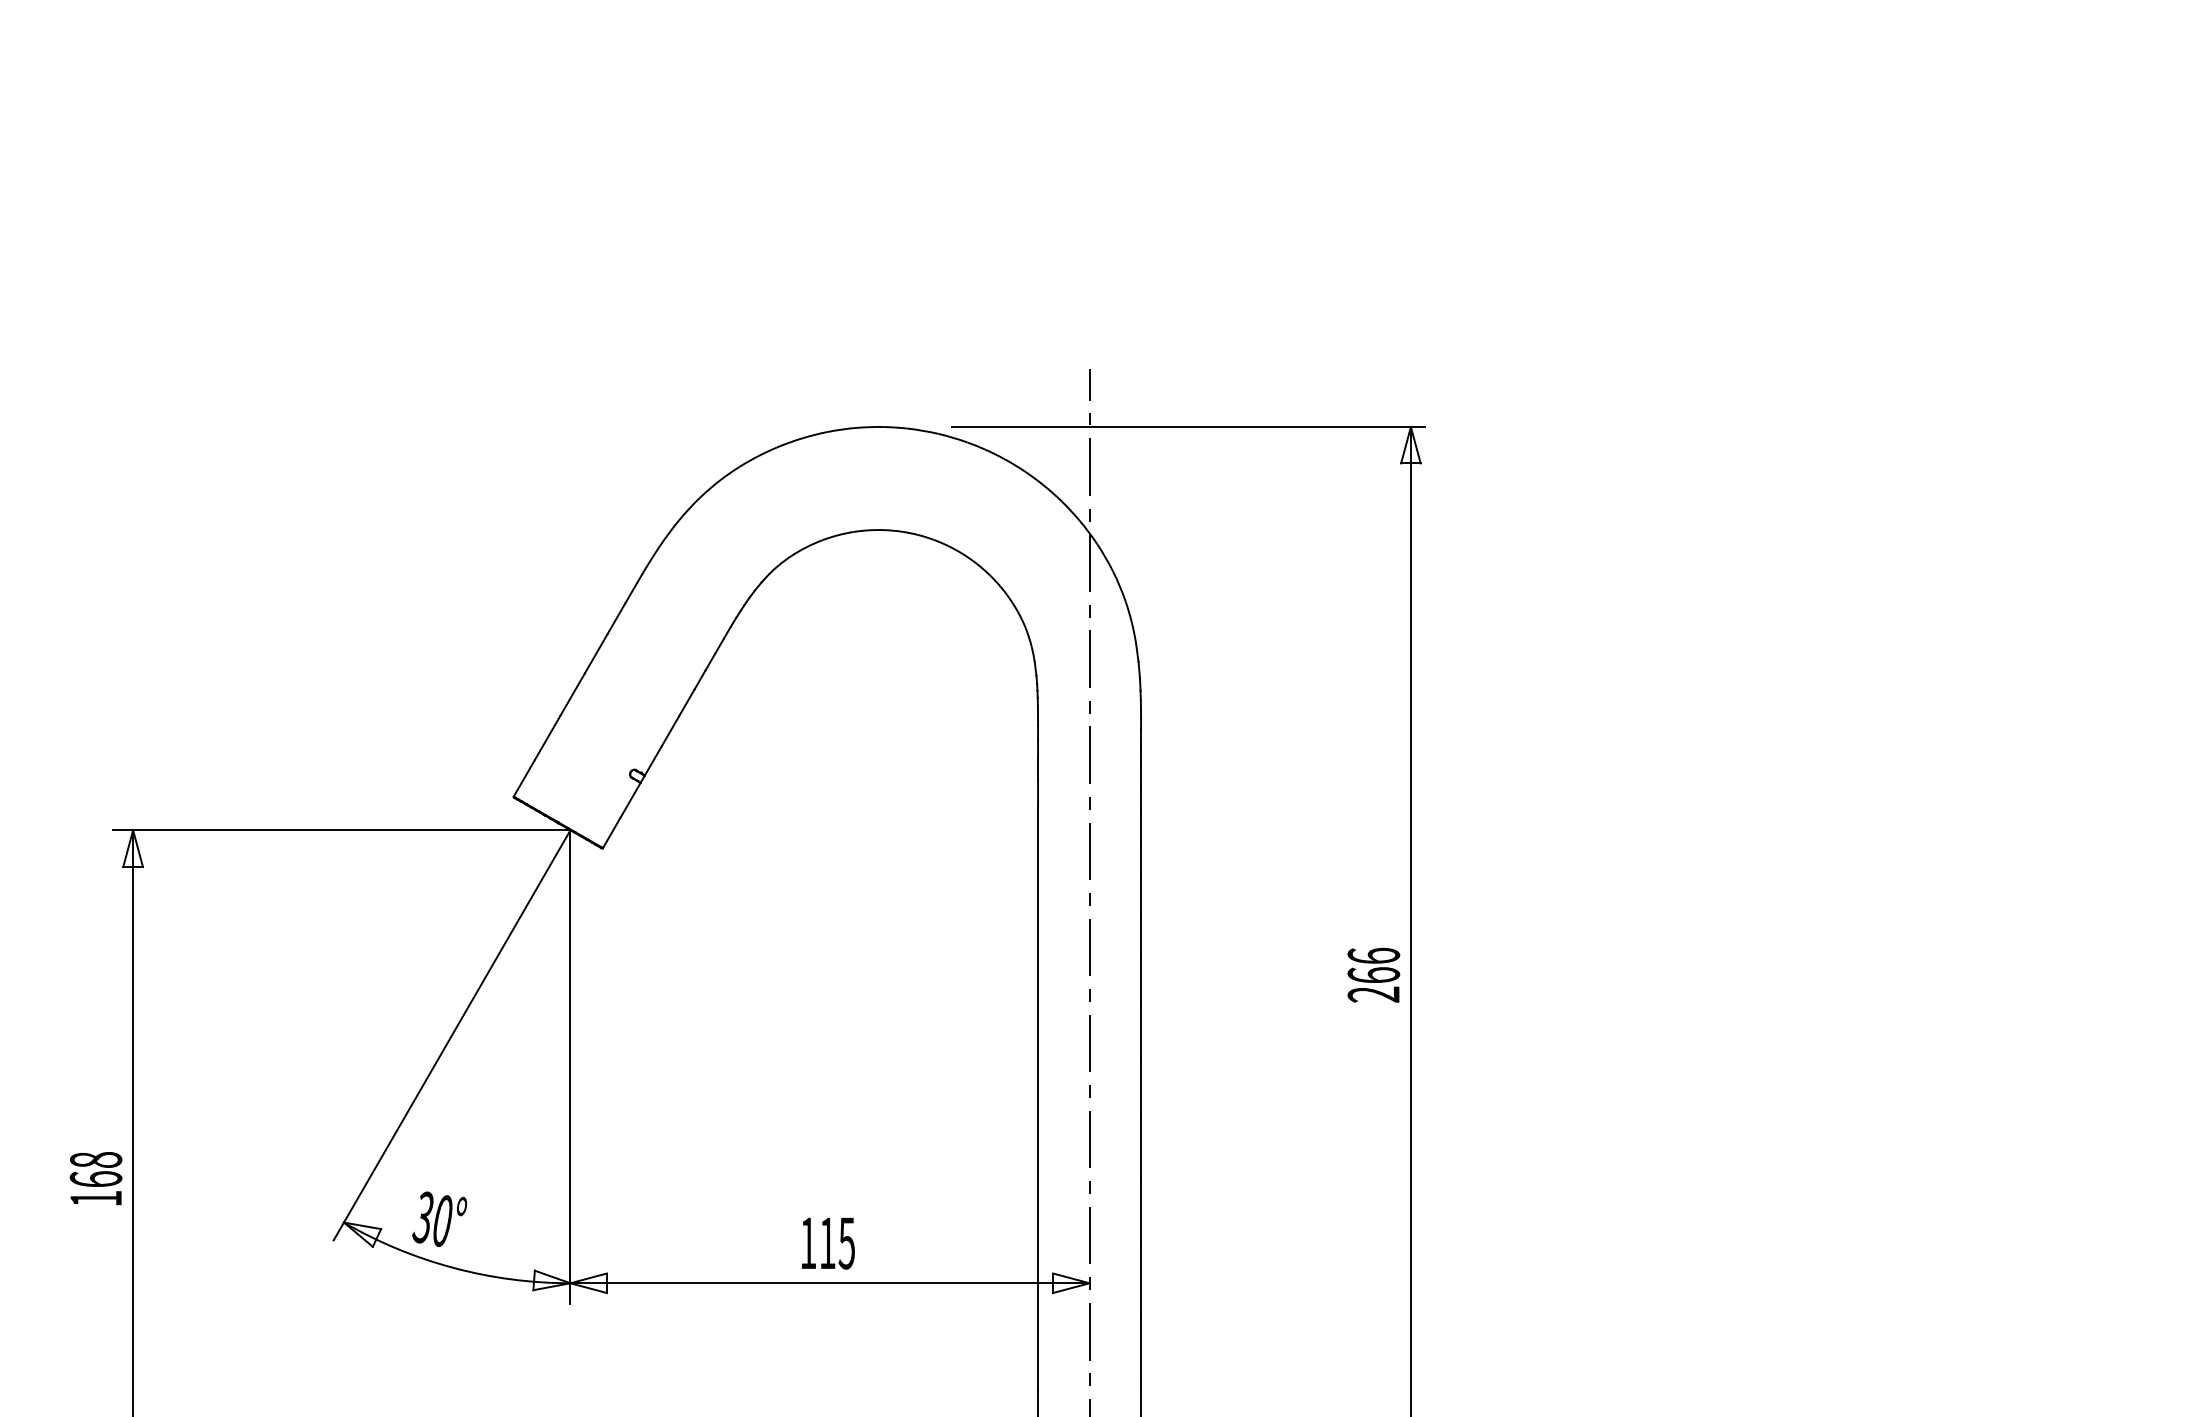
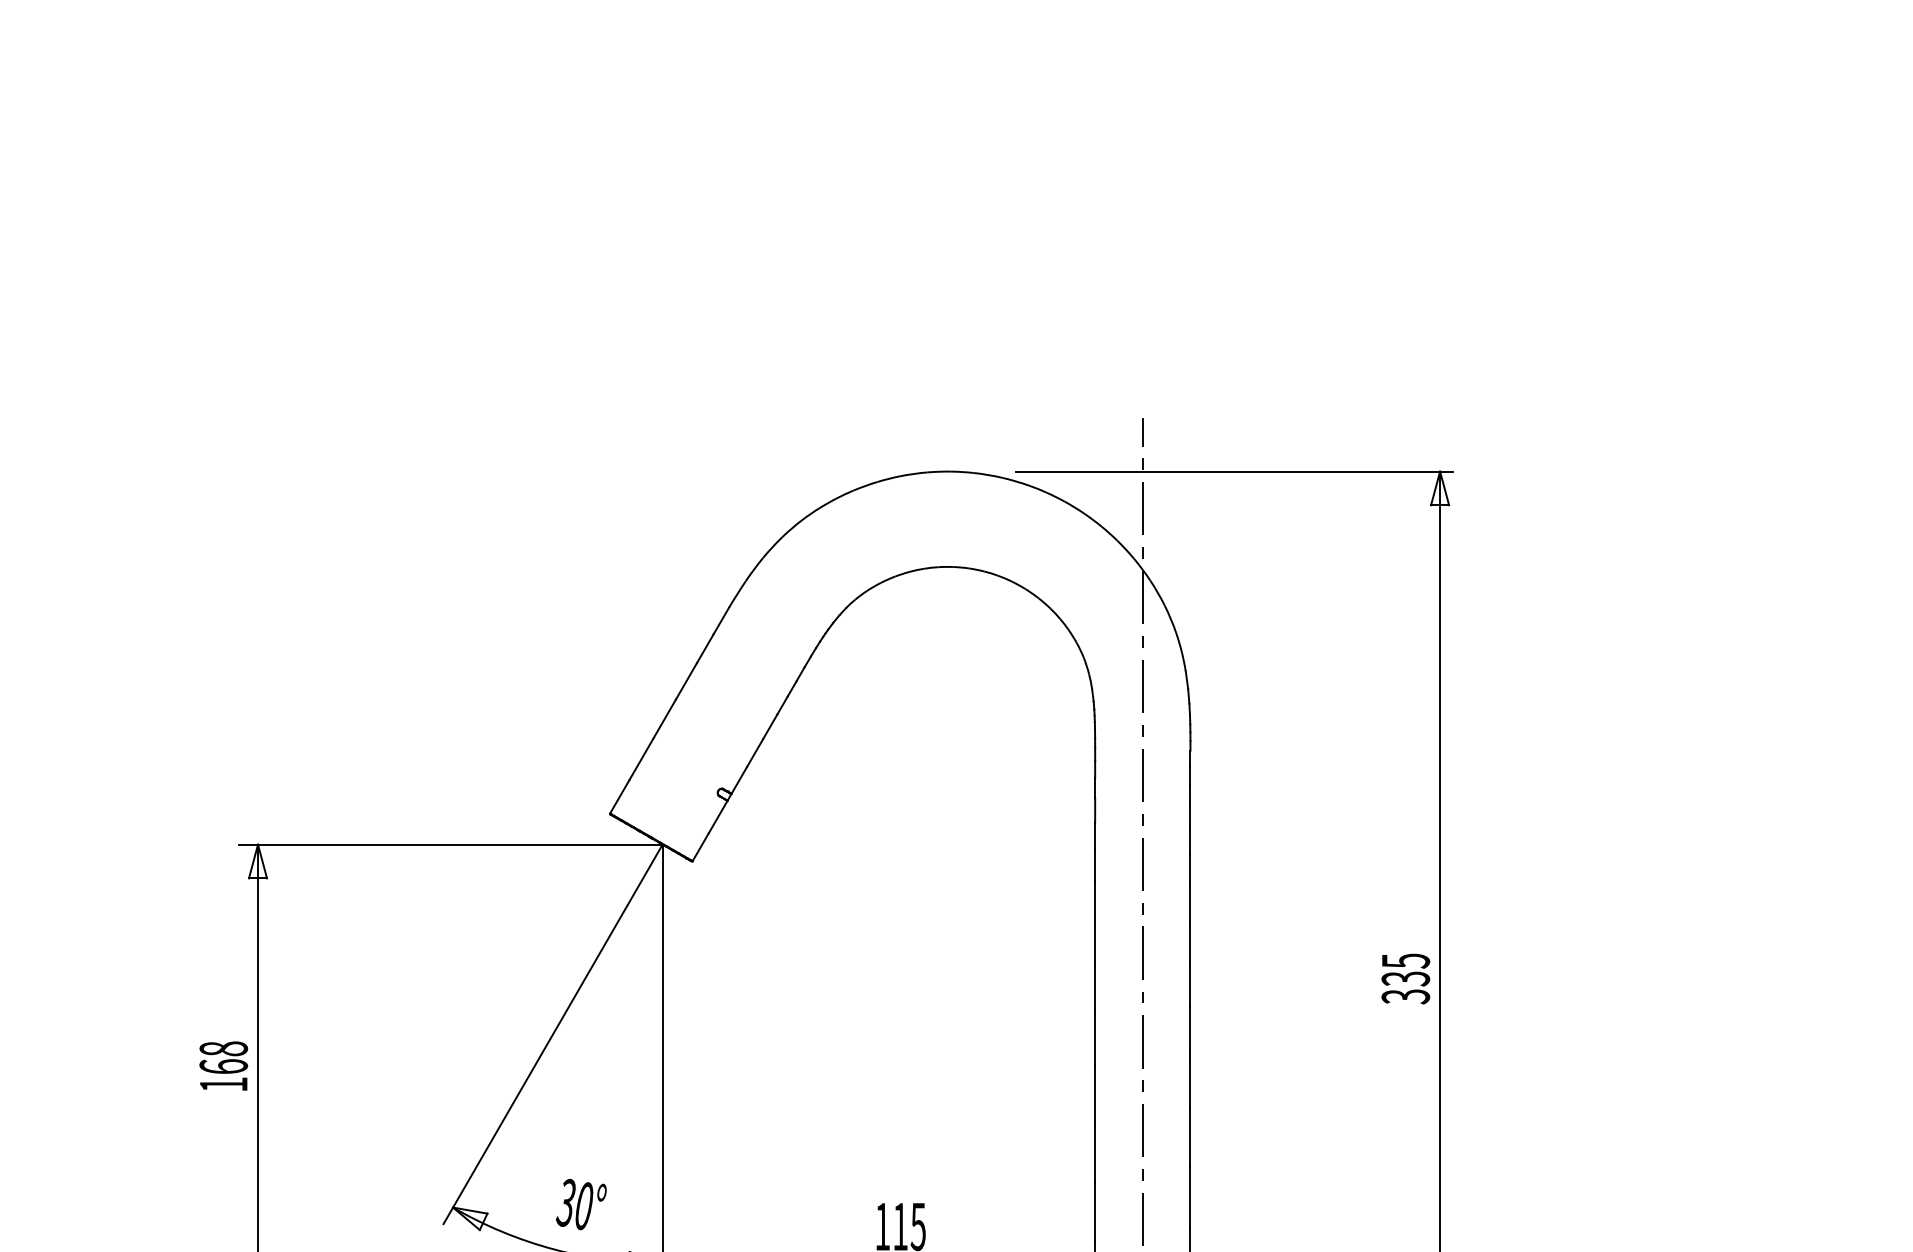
text: (1373, 975) -> (1405, 979), 266 -> 335
text: (95, 1178) -> (223, 1065), moved
text: (439, 1218) -> (581, 1203), moved

